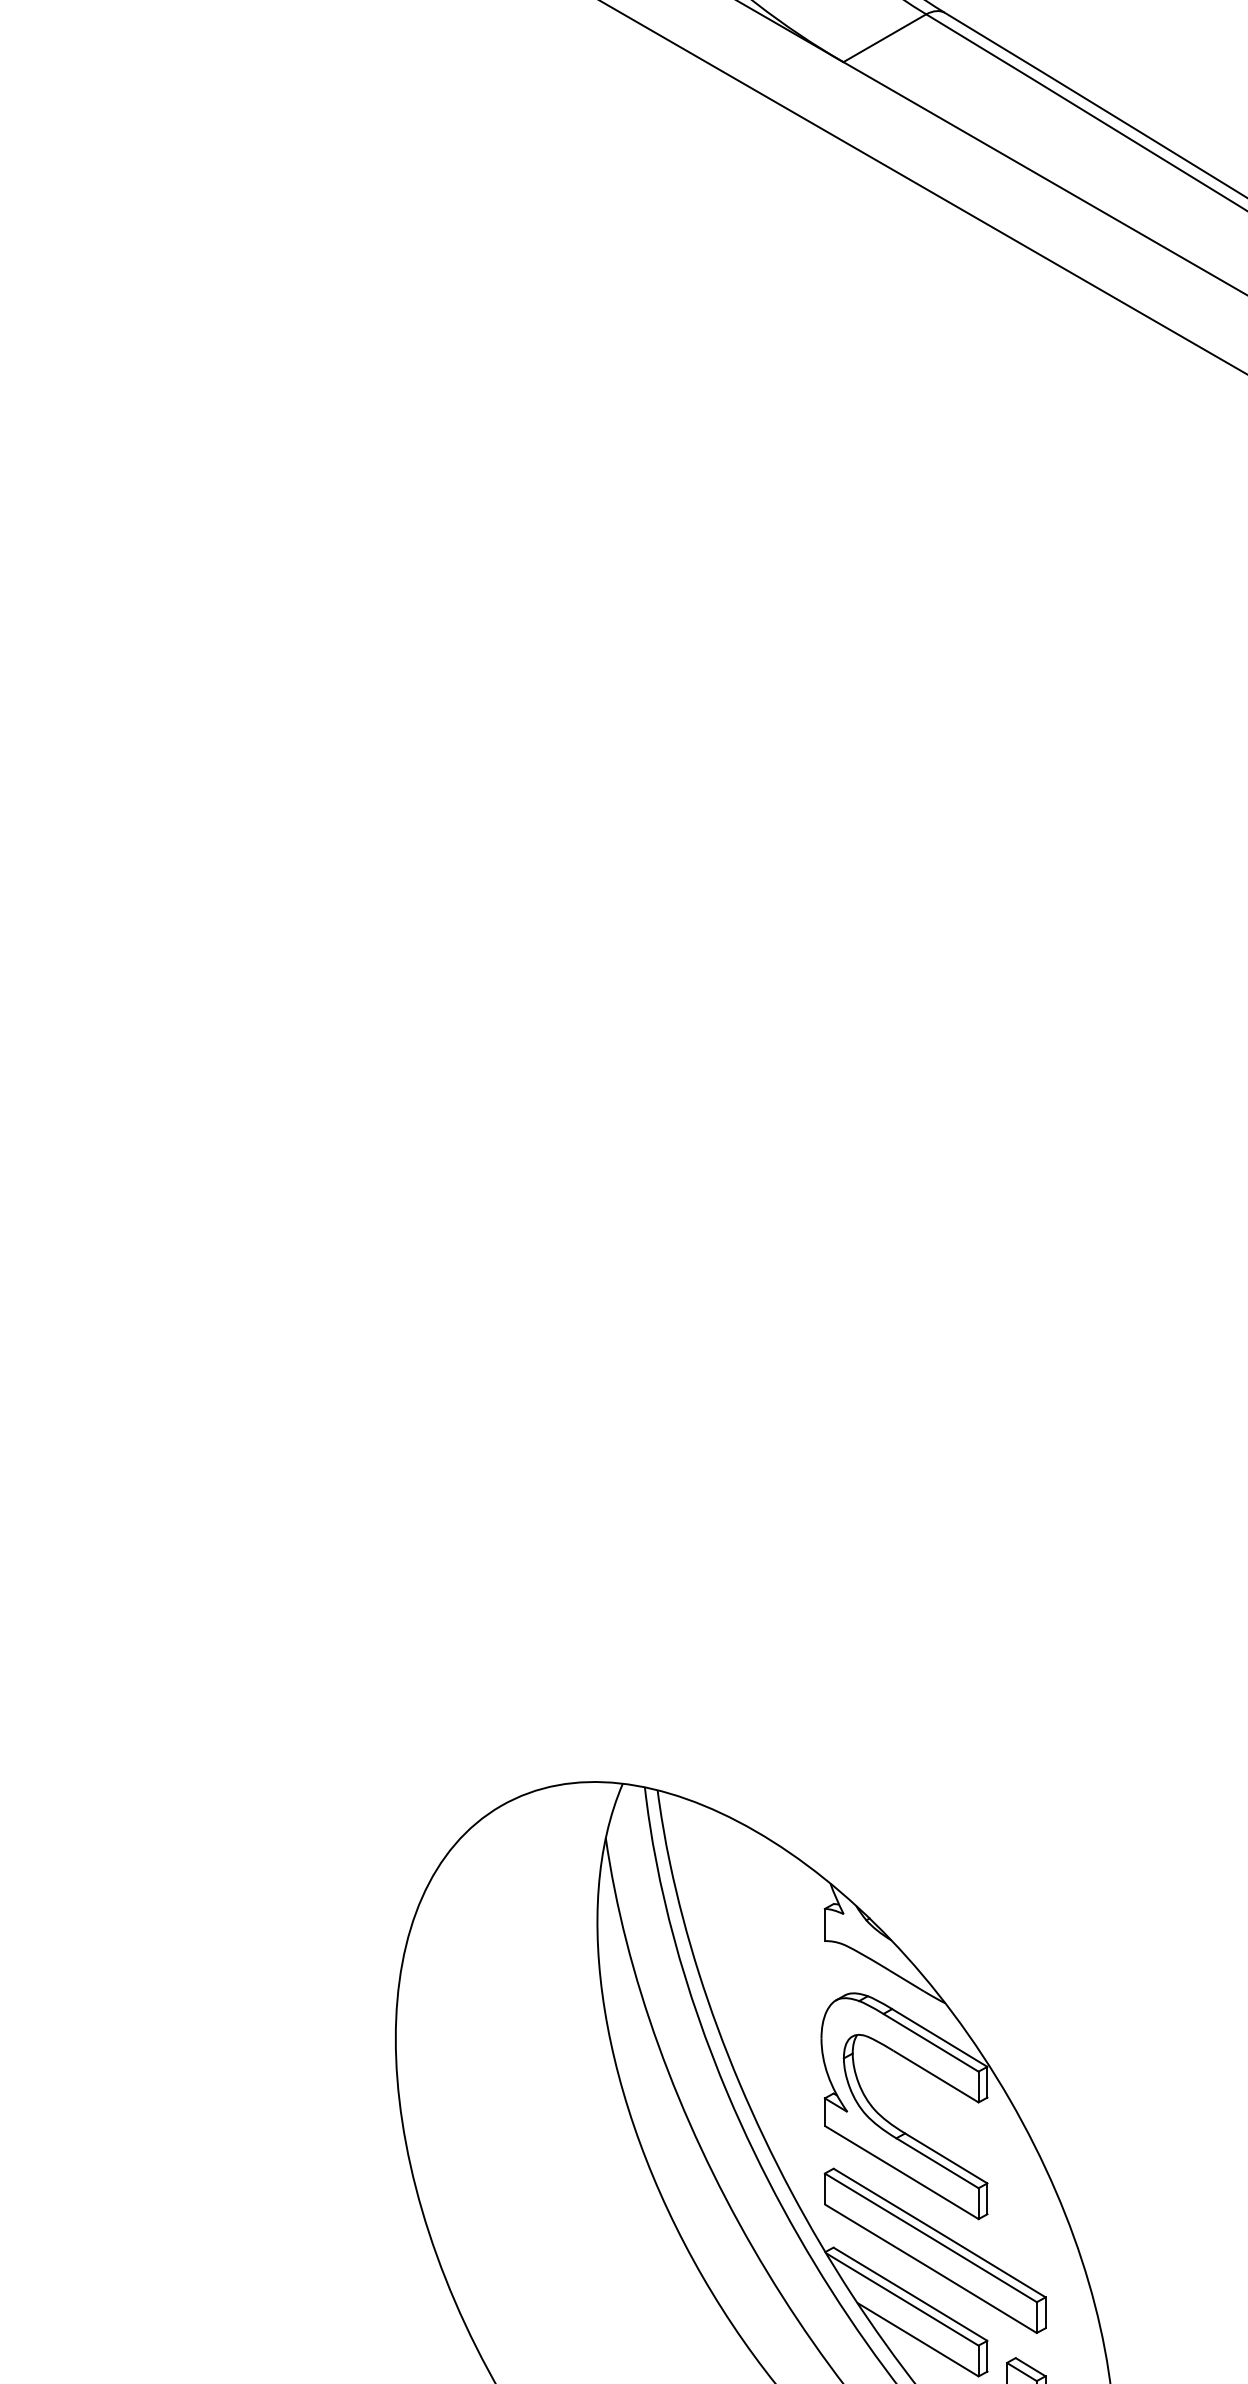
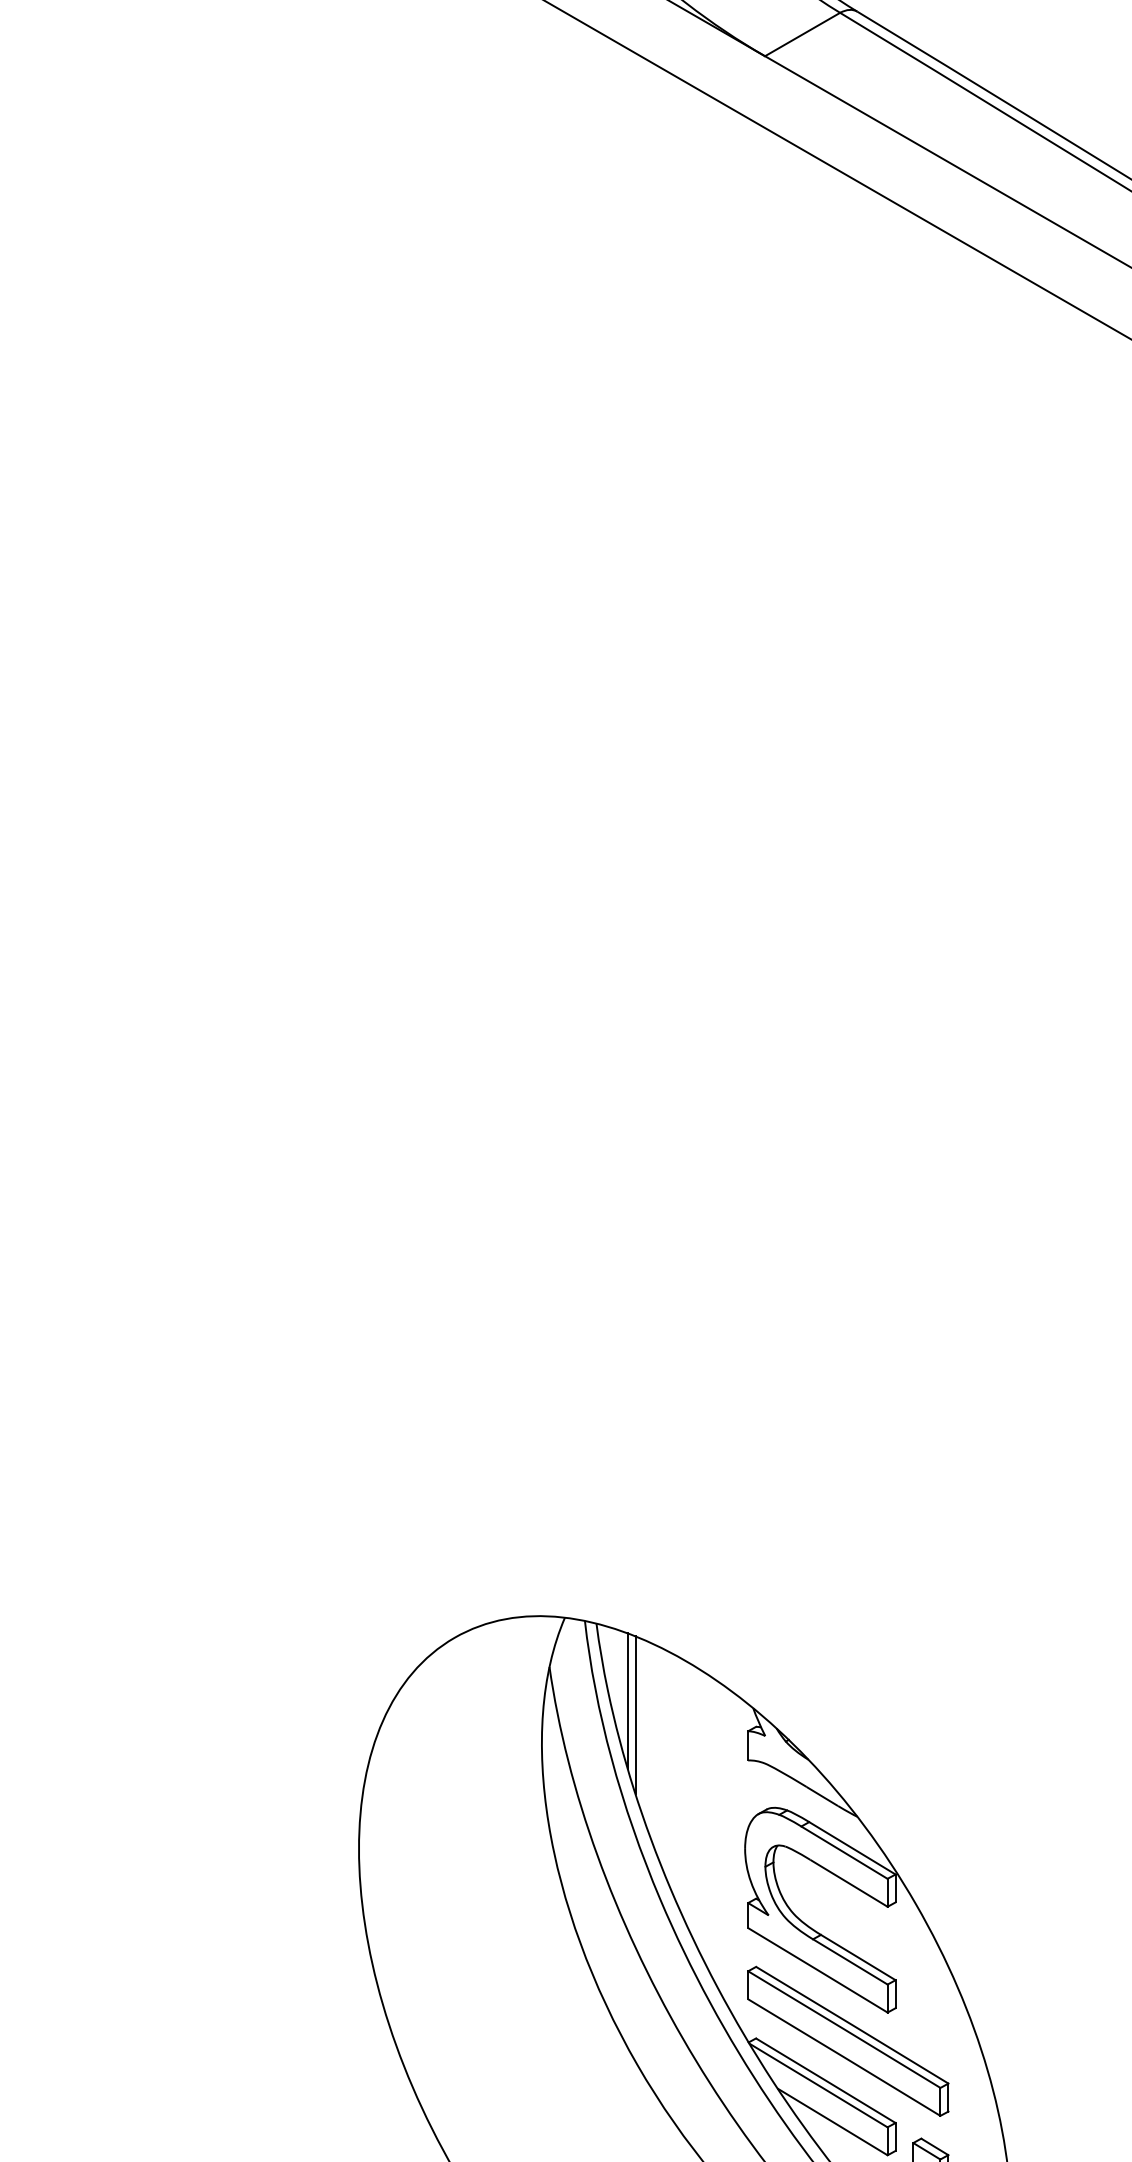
line: (691, 1875) -> (627, 1700), added
line: (700, 1891) -> (635, 1715), added

